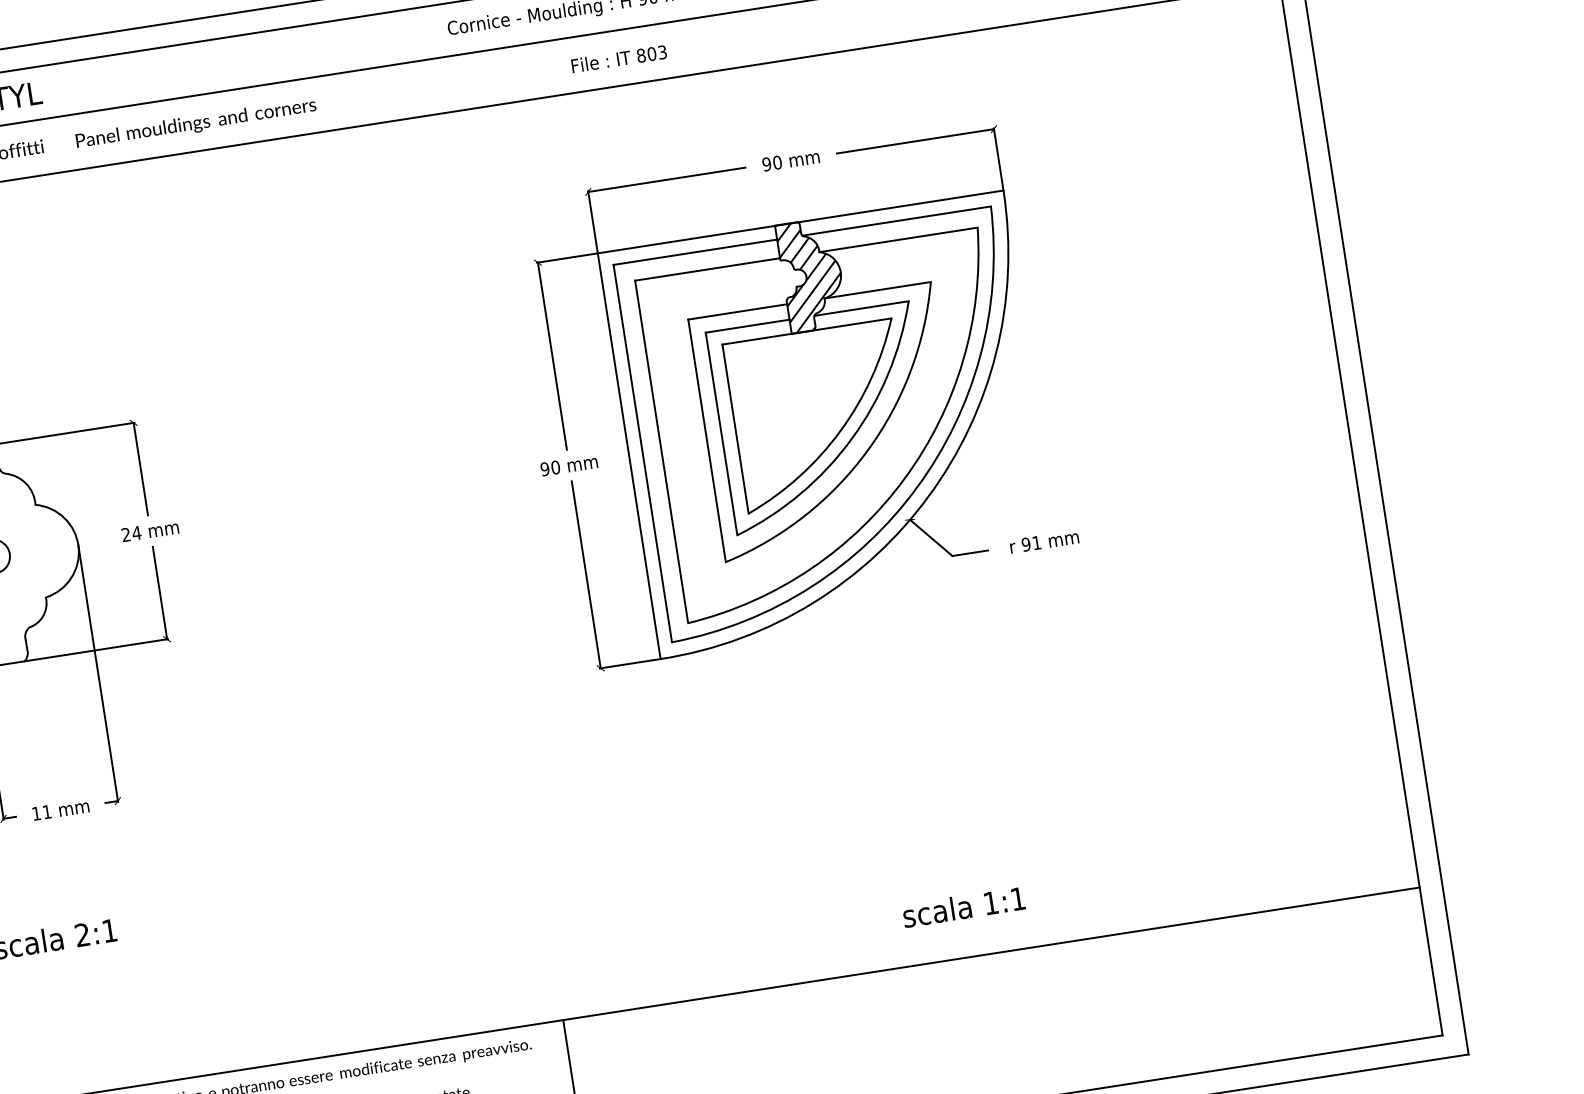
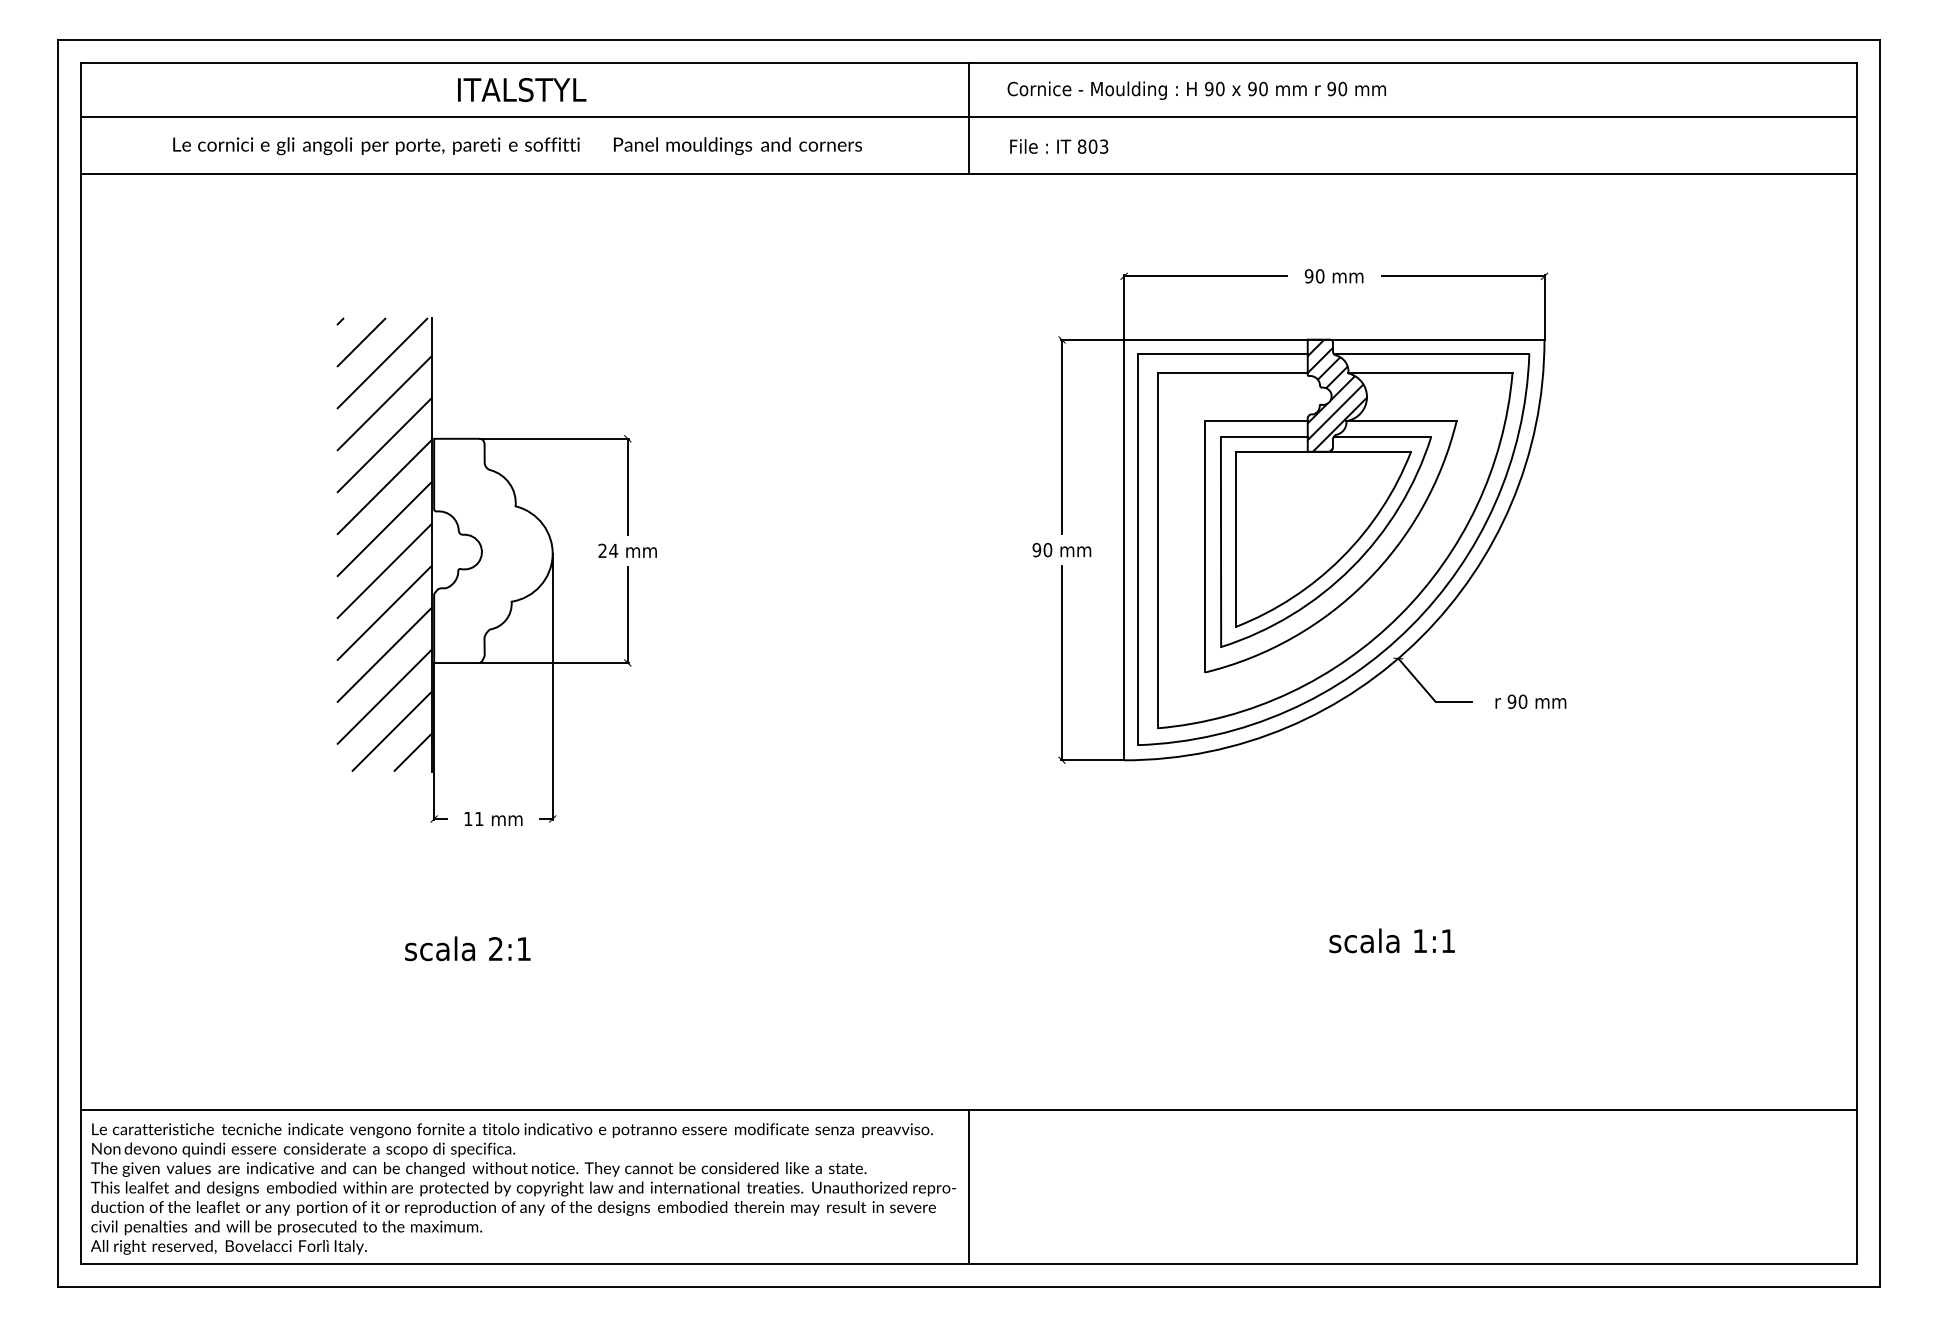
text: (619, 58) -> (1059, 146), moved
line: (415, 62) -> (969, 118), added
text: (1036, 542) -> (1522, 701), 91 -> 90
text: (963, 906) -> (1391, 940), moved

